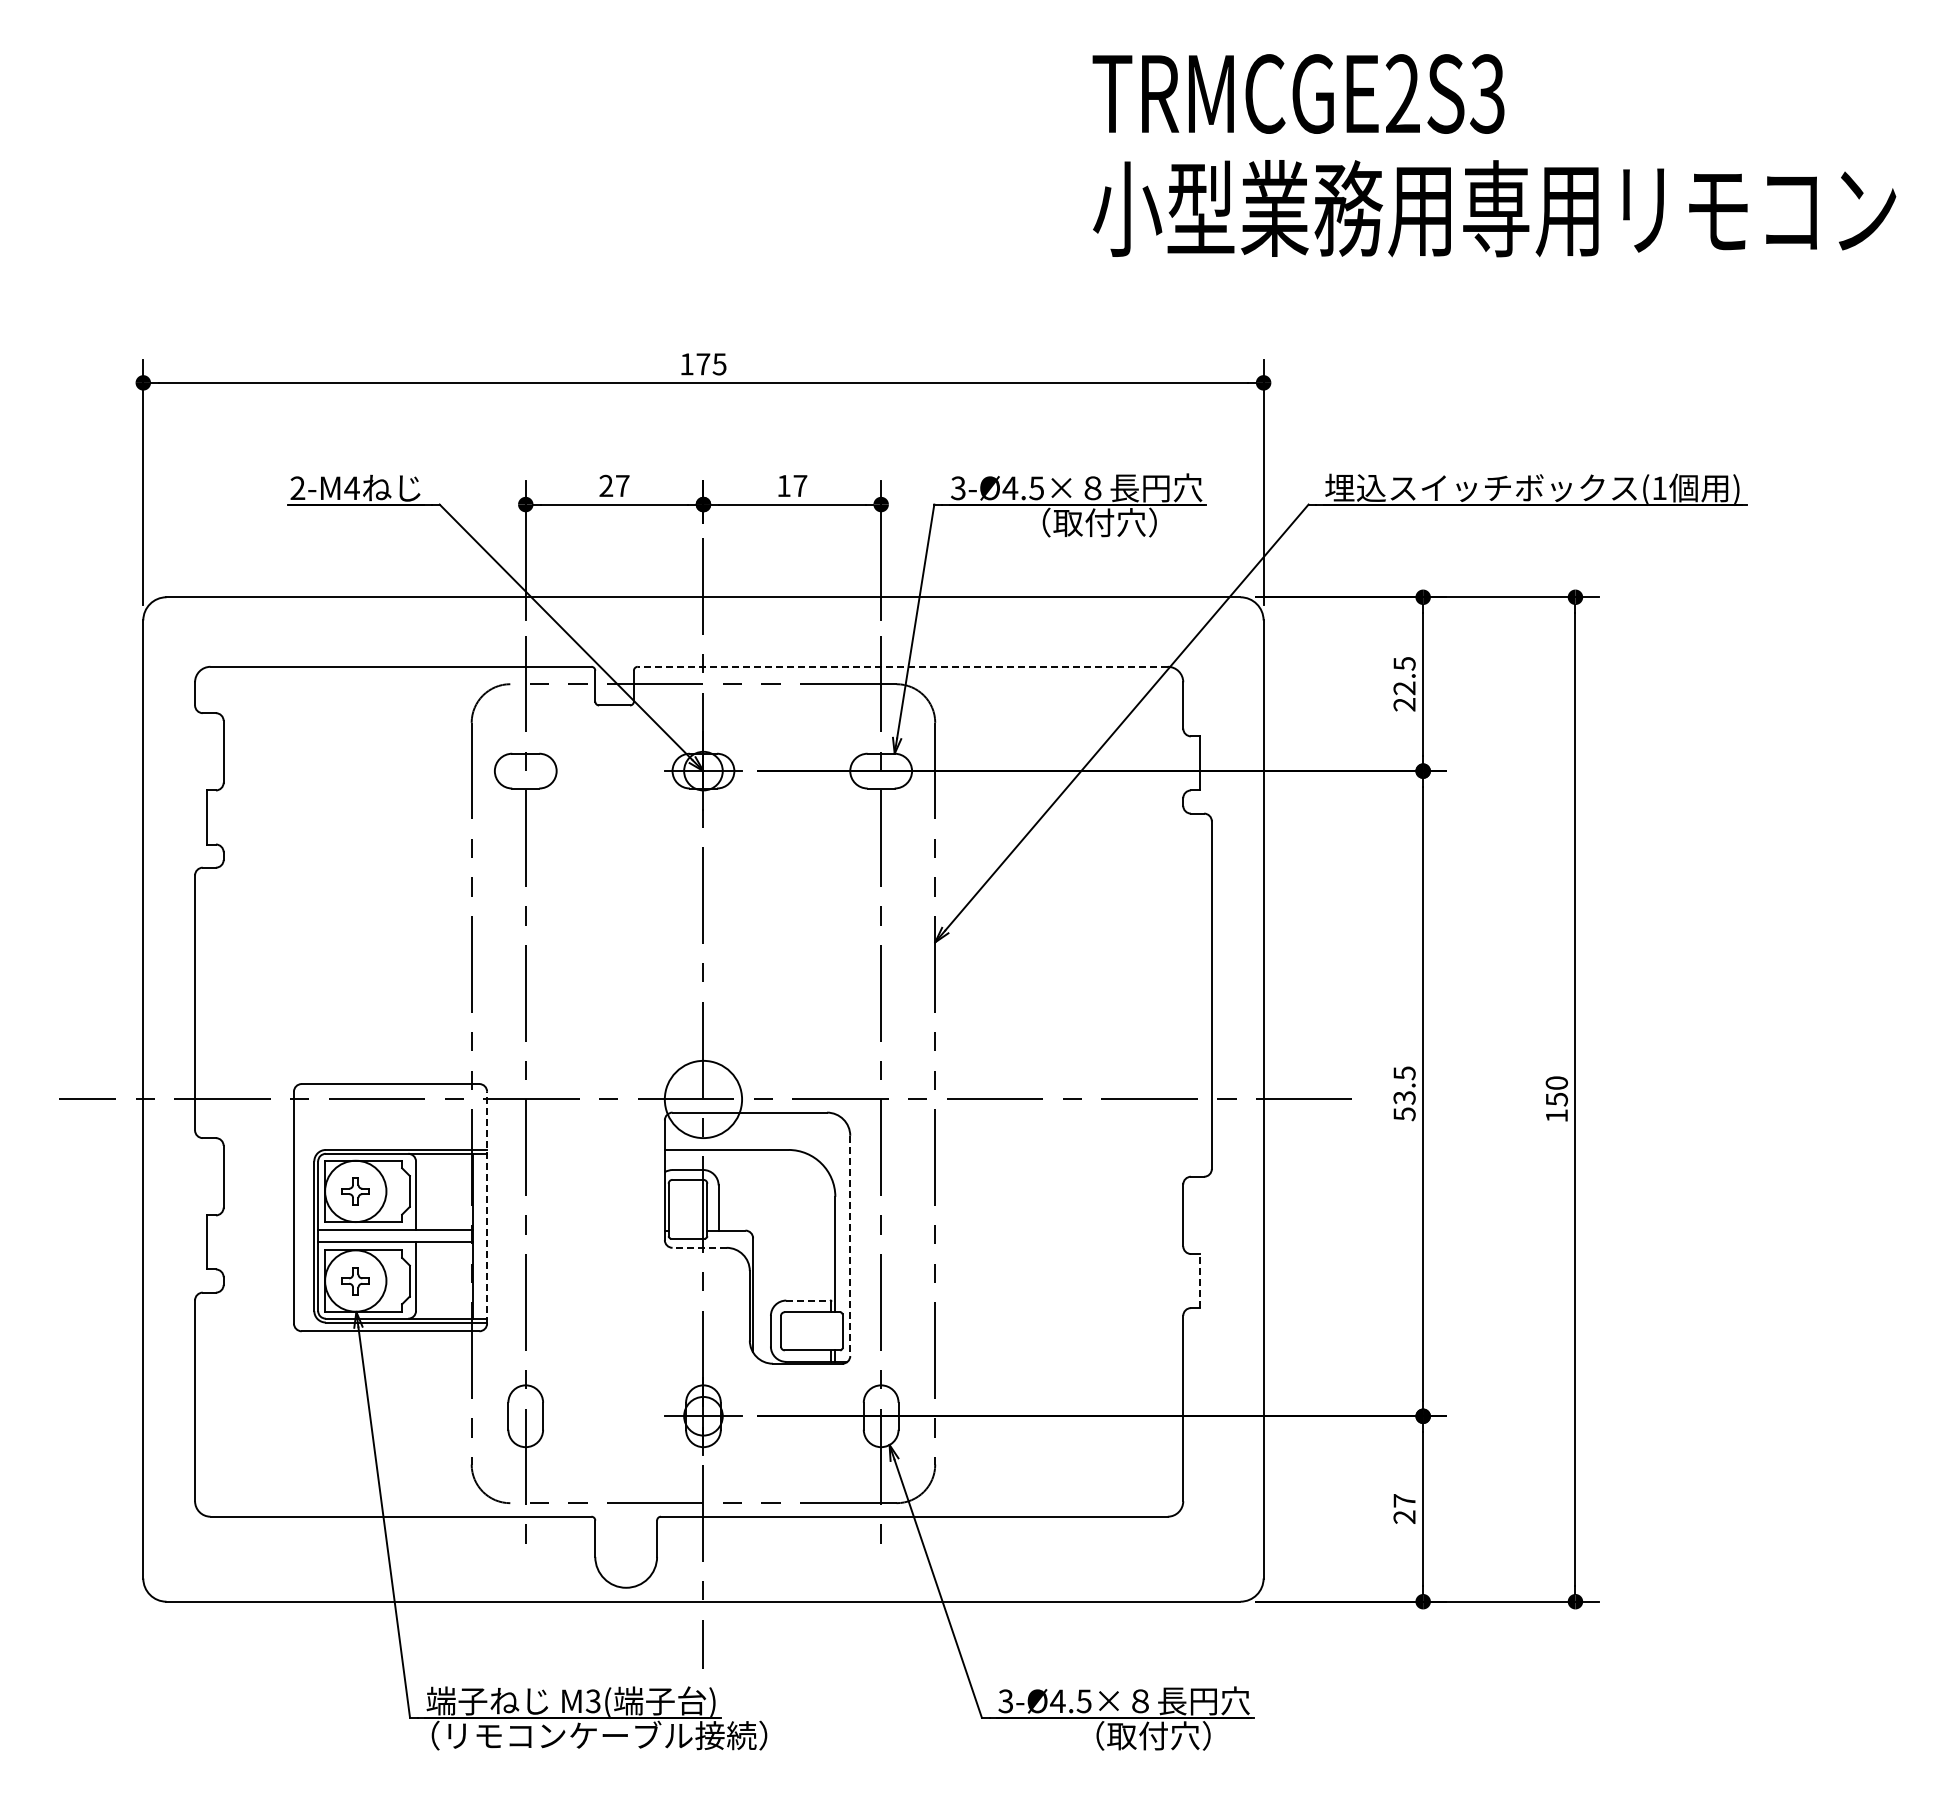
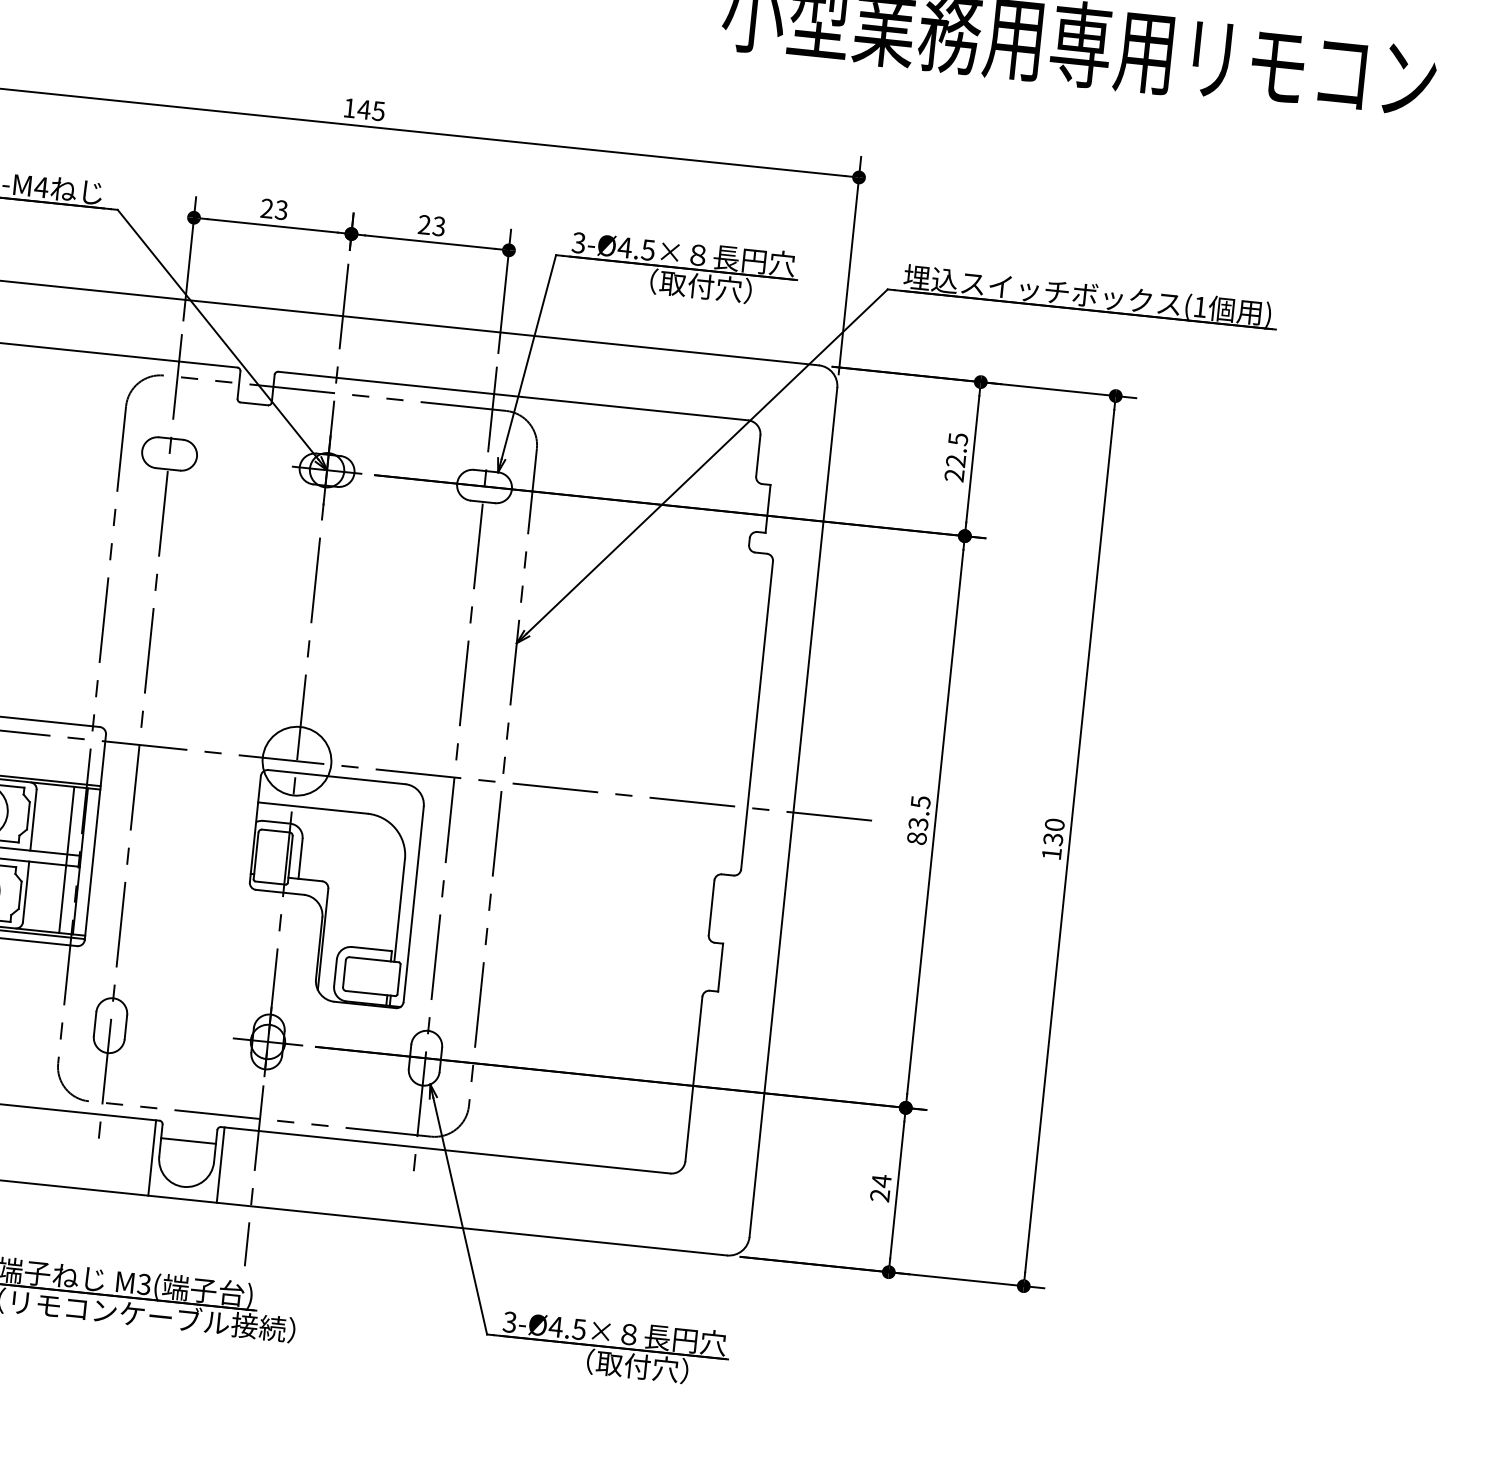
text: (702, 364) -> (363, 109), 175 -> 145
text: (622, 485) -> (281, 209), 27 -> 23
text: (792, 485) -> (432, 225), 17 -> 23
line: (902, 666) -> (513, 395), dashed -> solid
text: (1556, 1099) -> (1052, 839), 150 -> 130
text: (1404, 1114) -> (916, 838), 53.5 -> 83.5
line: (487, 1207) -> (95, 837), dashed -> solid
line: (457, 1235) -> (66, 859), added
line: (850, 1246) -> (413, 904), dashed -> solid
line: (699, 1247) -> (279, 892), dashed -> solid
line: (1200, 1280) -> (720, 967), dashed -> solid
line: (809, 1300) -> (372, 949), dashed -> solid
text: (1404, 1500) -> (881, 1180), 27 -> 24
line: (626, 1536) -> (188, 1141), added
line: (587, 1558) -> (152, 1157), added
line: (664, 1558) -> (220, 1164), added

